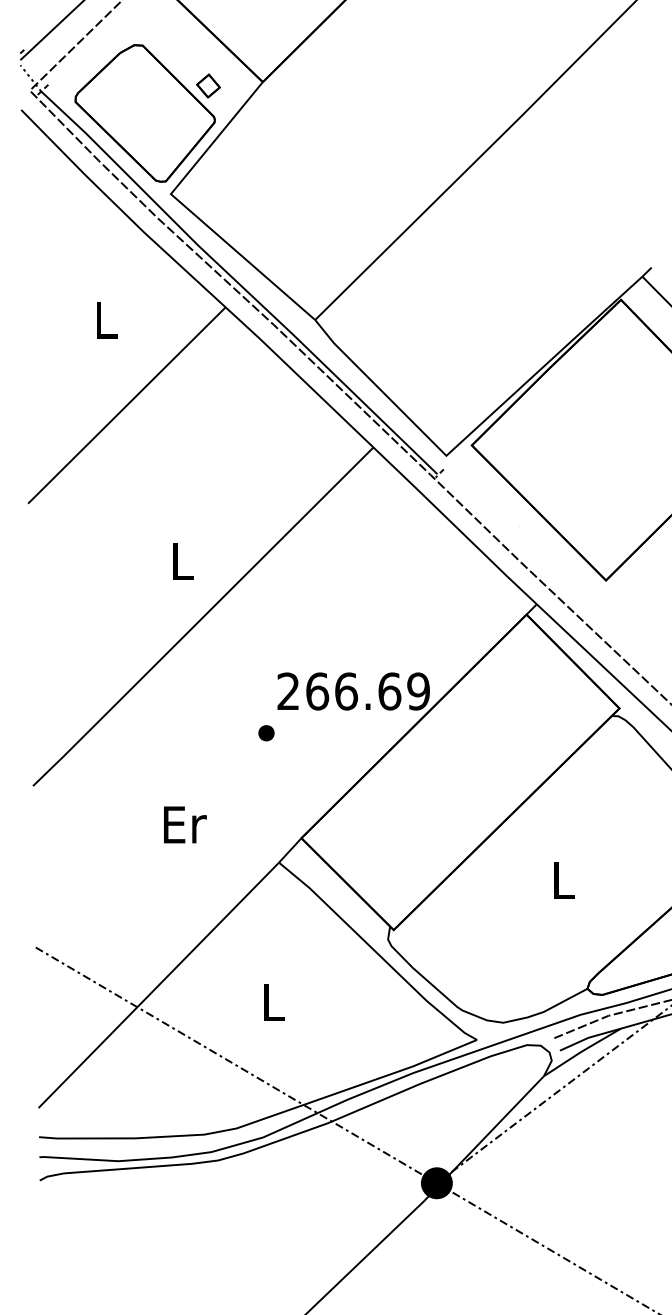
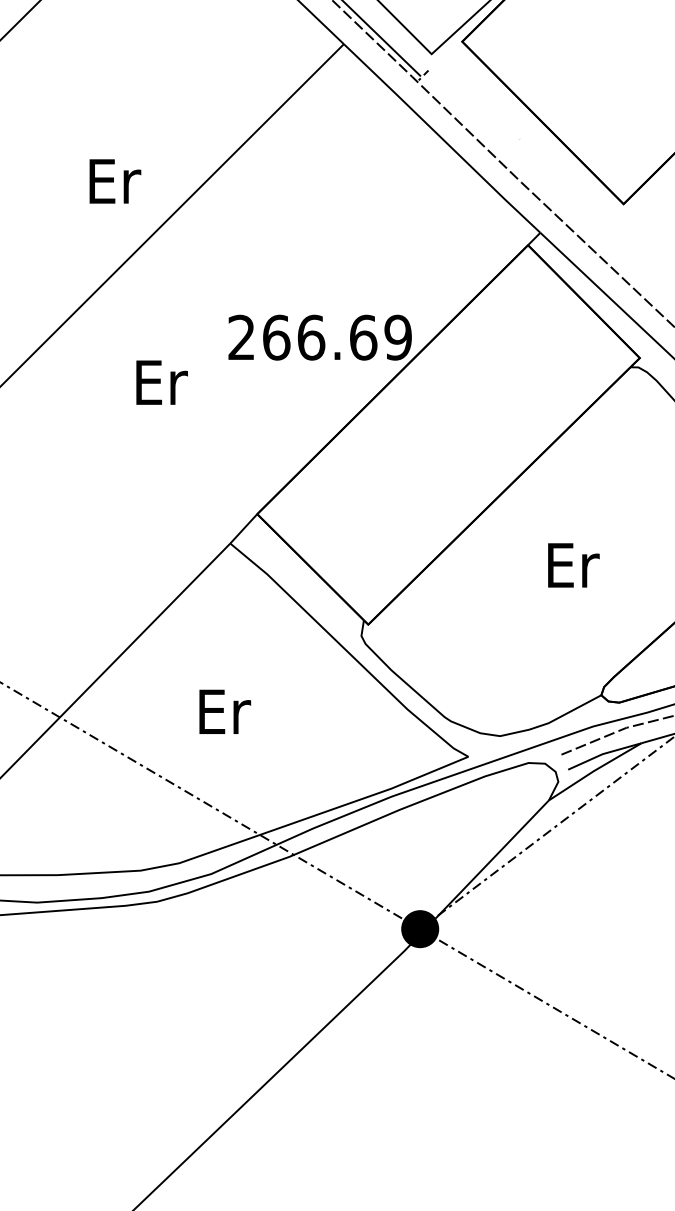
text: (183, 561) -> (115, 181), L -> Er
part: (266, 733) -> (215, 388), removed
text: (185, 824) -> (162, 382), moved
text: (564, 880) -> (573, 565), L -> Er
text: (274, 1002) -> (224, 711), L -> Er

